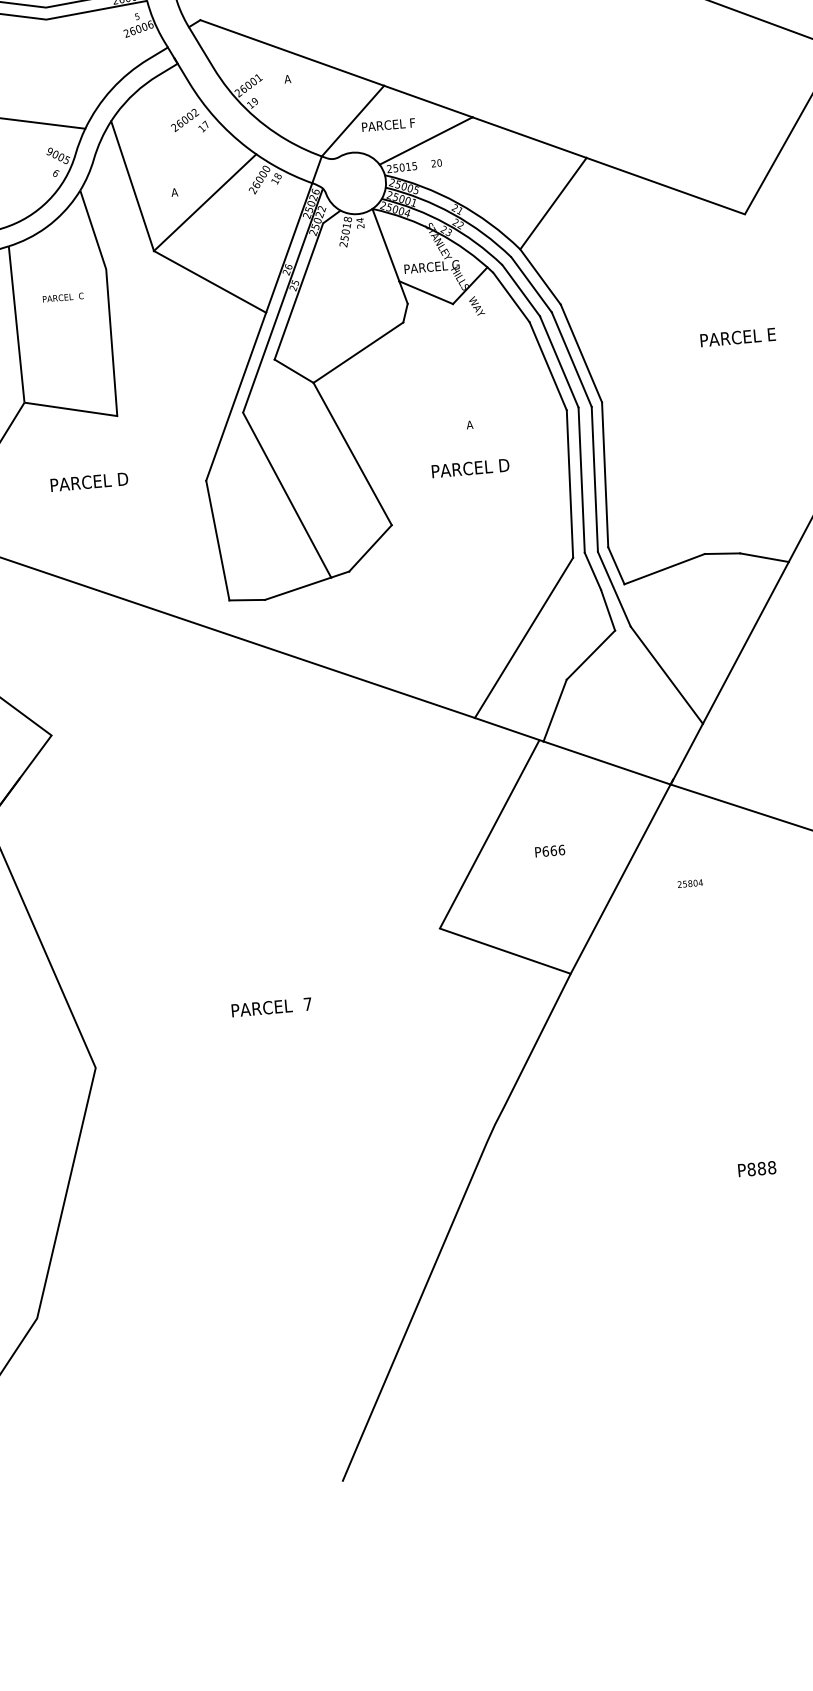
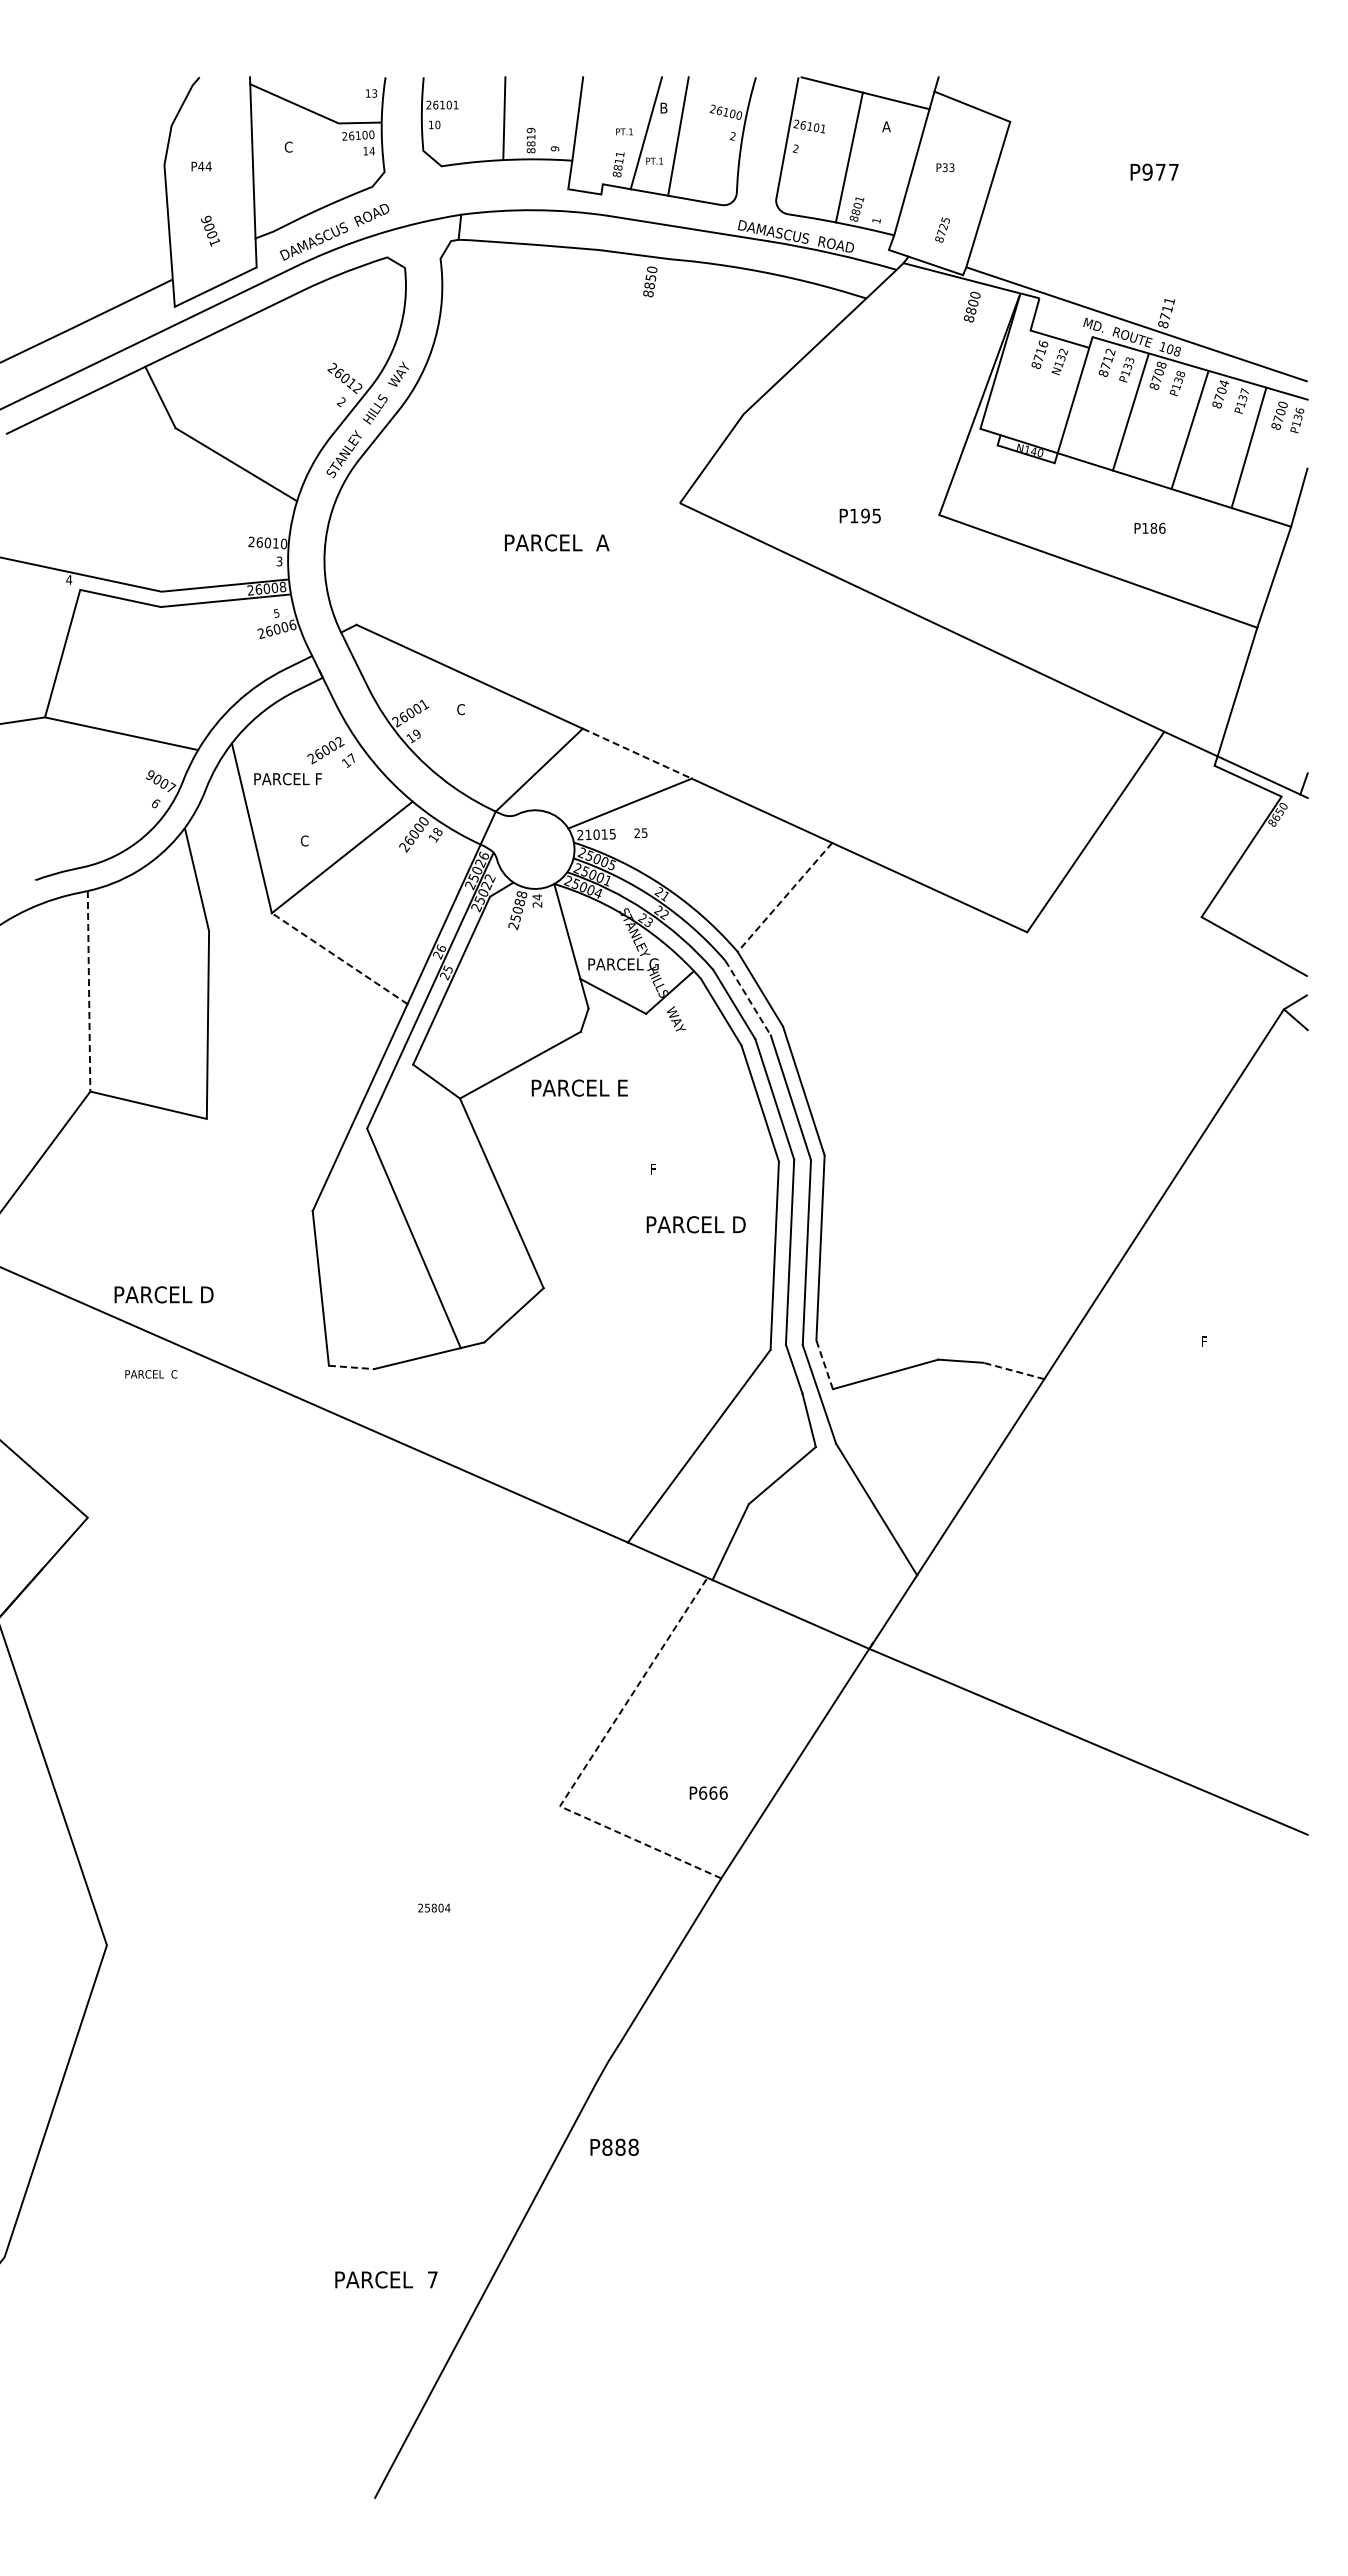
text: (287, 79) -> (460, 709), A -> C
line: (428, 101) -> (637, 753), solid -> dashed
text: (388, 125) -> (287, 779), moved
text: (67, 159) -> (171, 787), 9005 -> 9007
text: (439, 162) -> (644, 832), 20 -> 25
text: (395, 167) -> (588, 834), 25015 -> 21015
text: (174, 192) -> (304, 840), A -> C
line: (553, 203) -> (784, 897), solid -> dashed
text: (346, 225) -> (519, 902), 25018 -> 25088
line: (209, 281) -> (339, 958), solid -> dashed
line: (531, 285) -> (748, 998), solid -> dashed
text: (63, 297) -> (151, 1374), moved
line: (16, 324) -> (89, 991), solid -> dashed
text: (737, 337) -> (579, 1087), moved
text: (469, 425) -> (653, 1169), A -> F
text: (470, 468) -> (695, 1224), moved
text: (88, 481) -> (163, 1294), moved
line: (764, 557) -> (1013, 1370), solid -> dashed
line: (616, 565) -> (824, 1364), solid -> dashed
line: (247, 600) -> (351, 1367), solid -> dashed
text: (549, 850) -> (708, 1792), moved
text: (690, 883) -> (434, 1907), moved
line: (457, 895) -> (585, 1766), solid -> dashed
text: (271, 1007) -> (386, 2279), moved
text: (757, 1168) -> (614, 2146), moved

